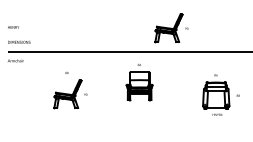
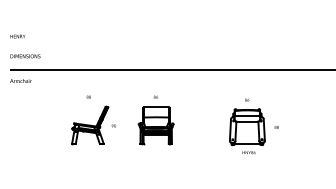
part: (171, 28) -> (227, 38), removed
part: (139, 82) -> (156, 120), moved
part: (220, 94) -> (253, 125), moved

